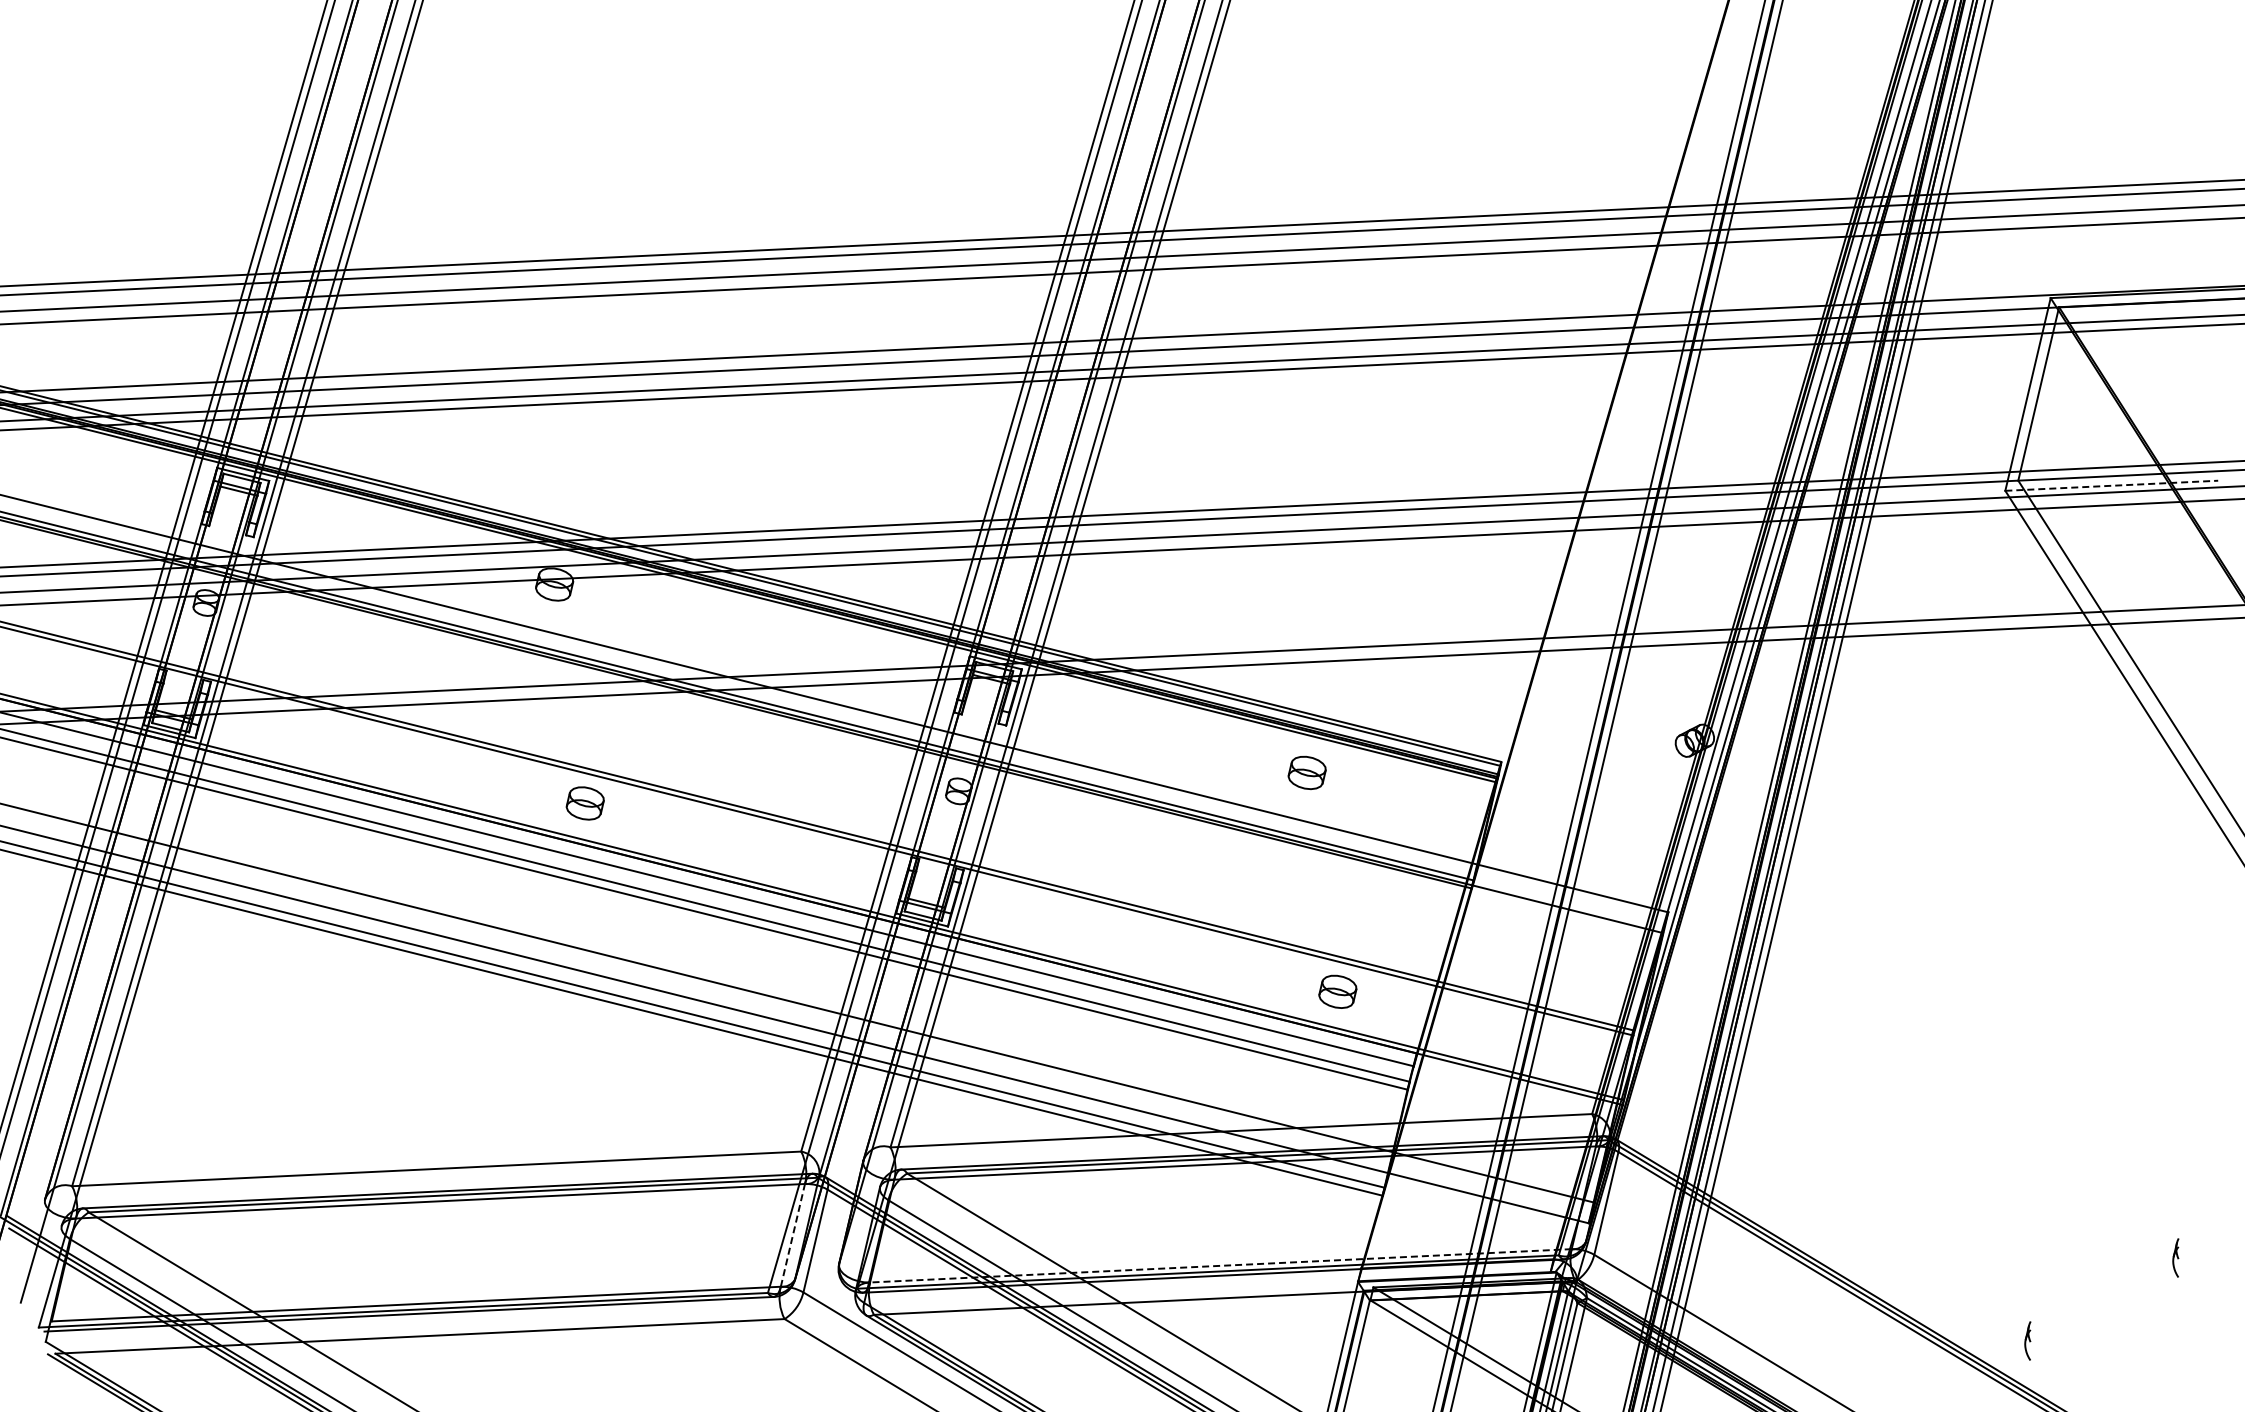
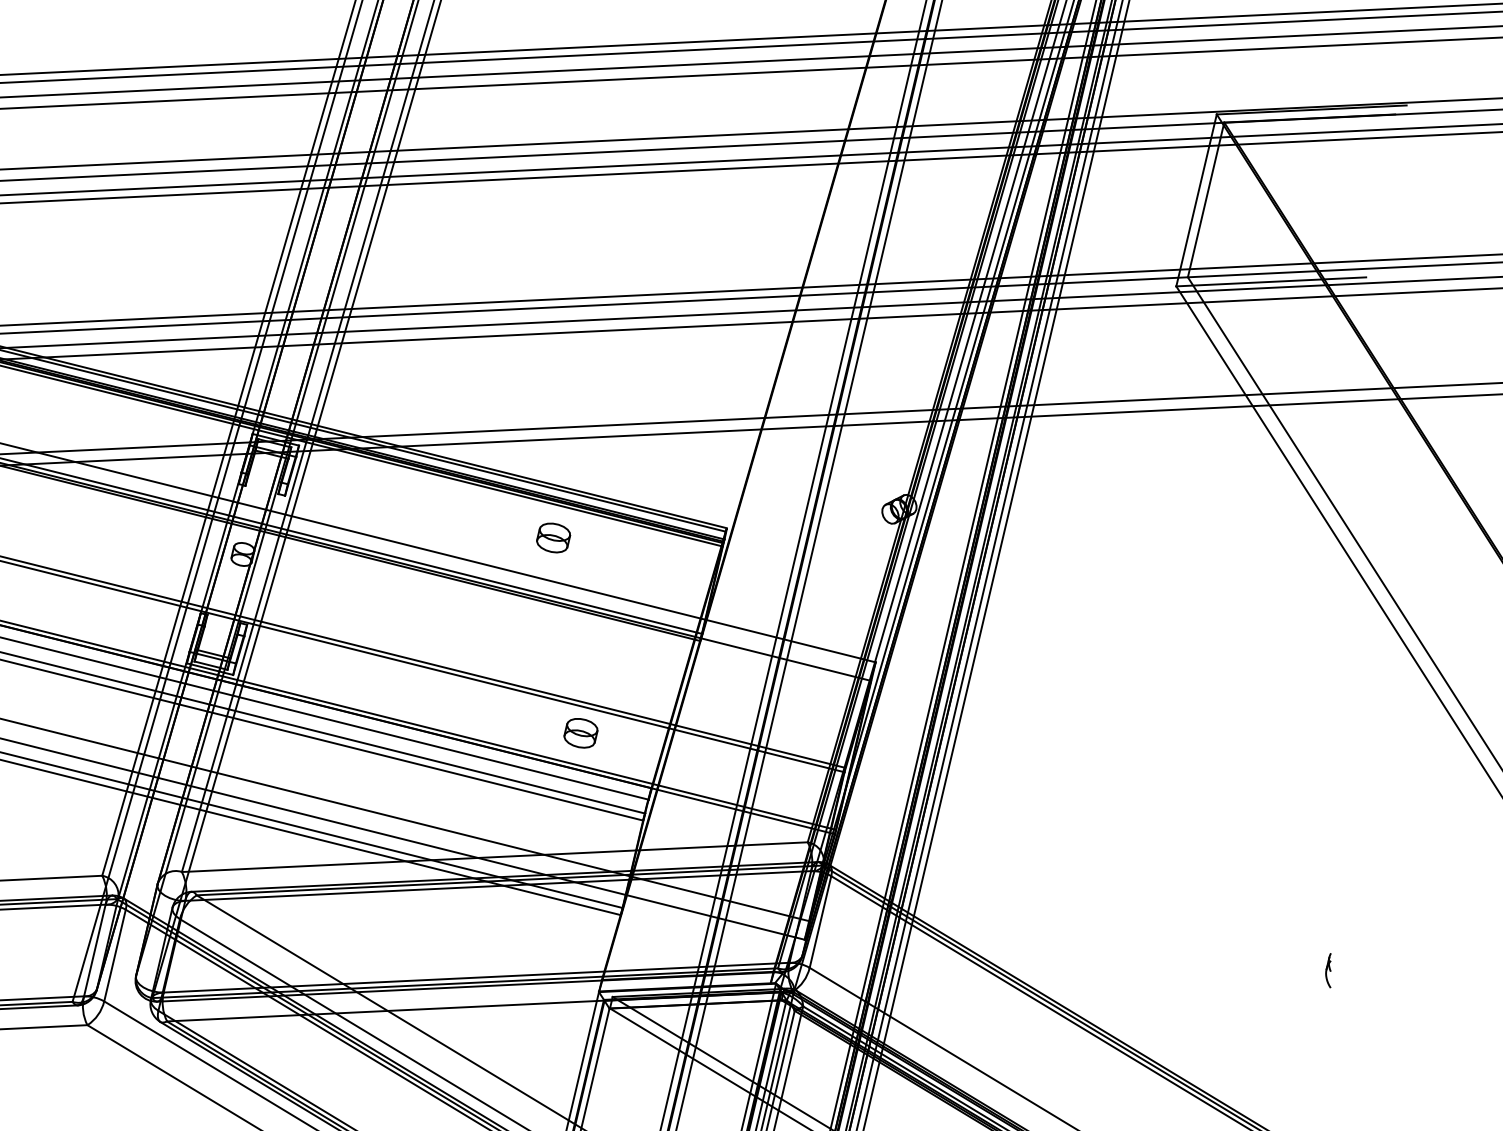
line: (2111, 485) -> (1271, 281), dashed -> solid
line: (792, 1235) -> (94, 950), dashed -> solid
line: (1220, 1265) -> (476, 977), dashed -> solid
part: (2027, 1340) -> (1196, 1044), removed

